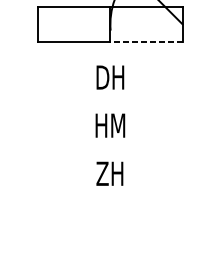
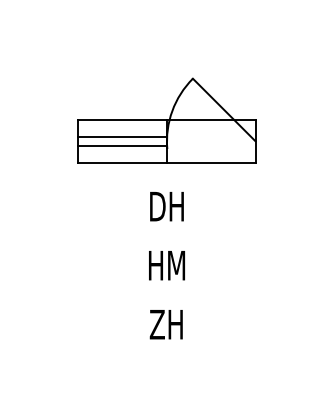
line: (74, 21) -> (122, 137), added
line: (74, 27) -> (122, 145), added
line: (145, 41) -> (210, 162), dashed -> solid

